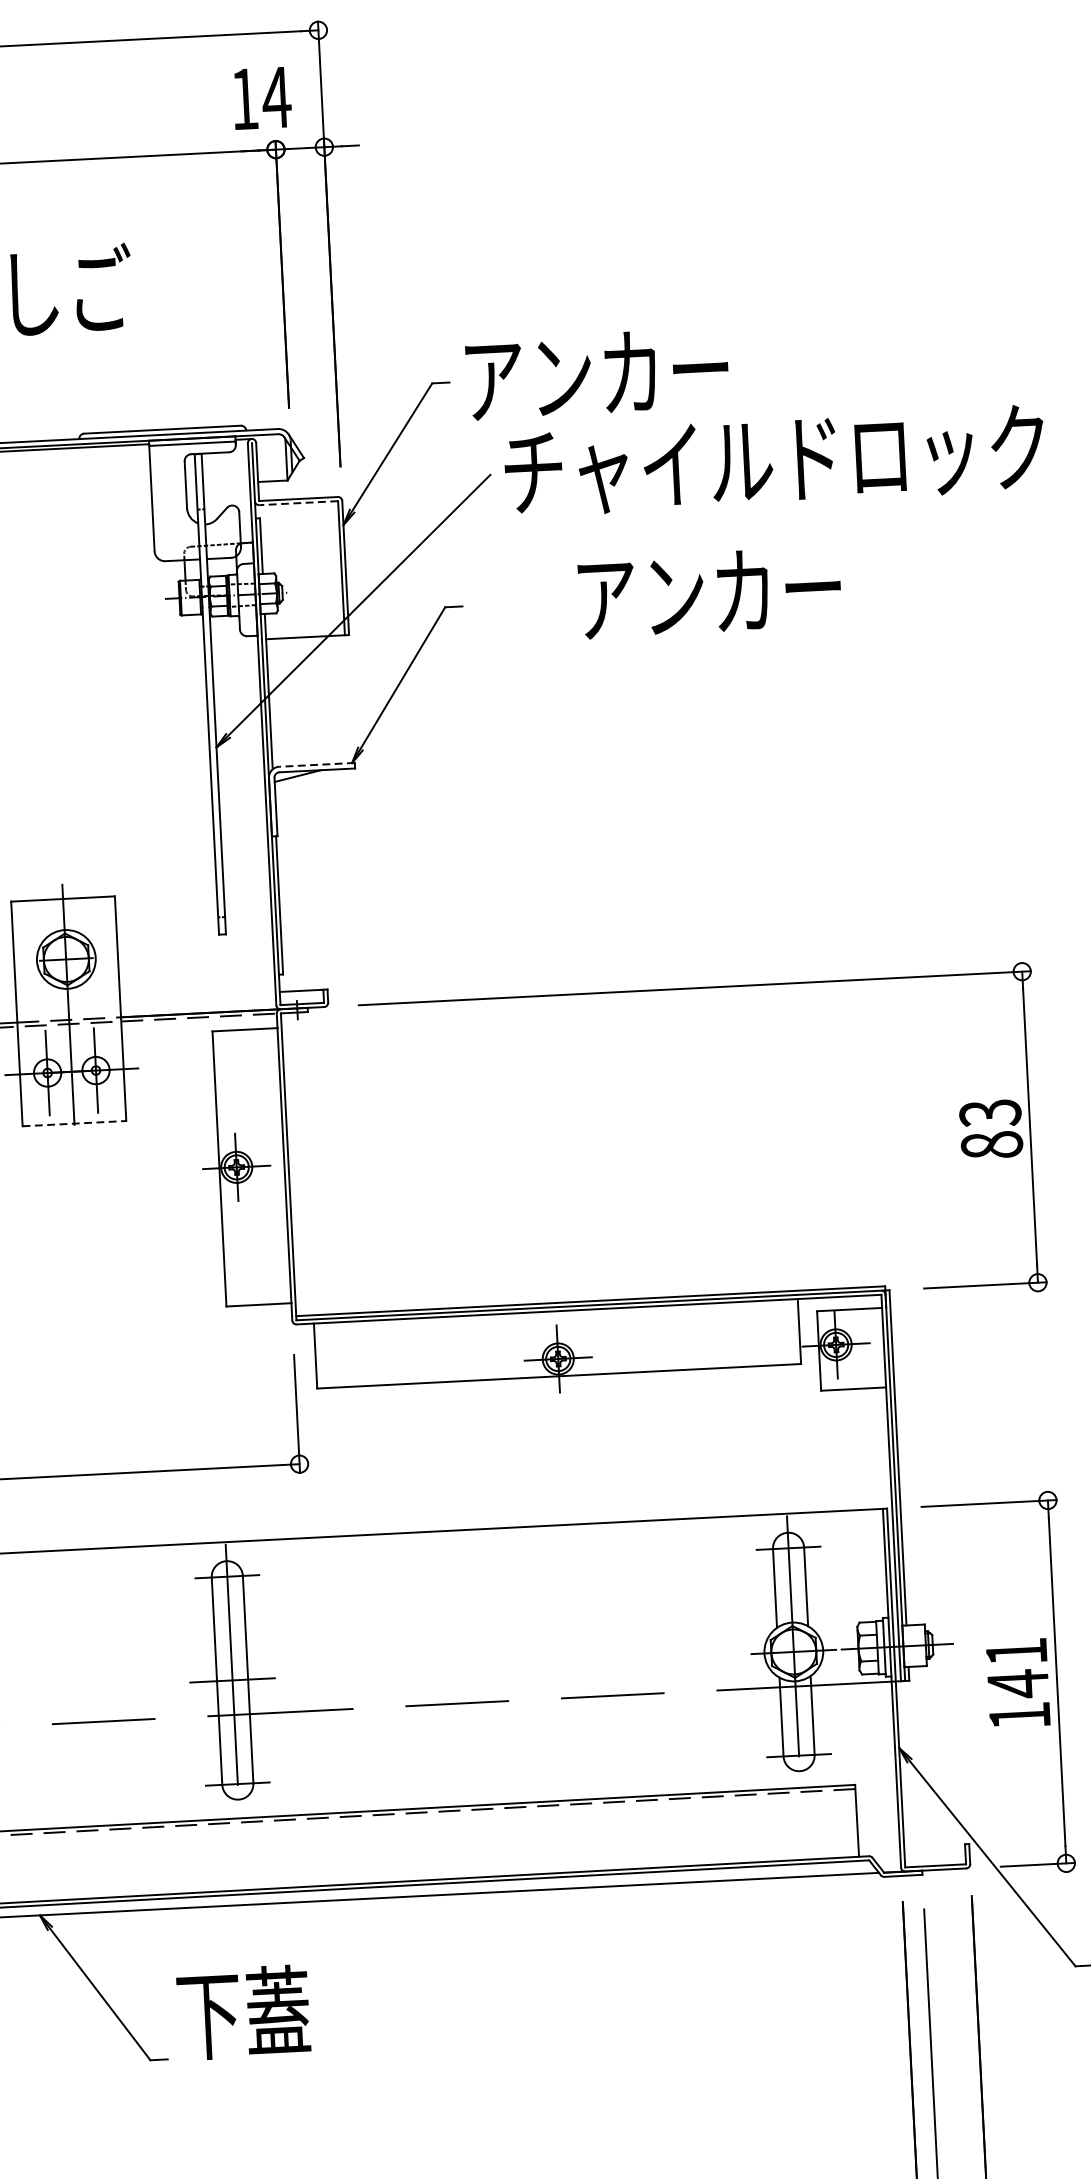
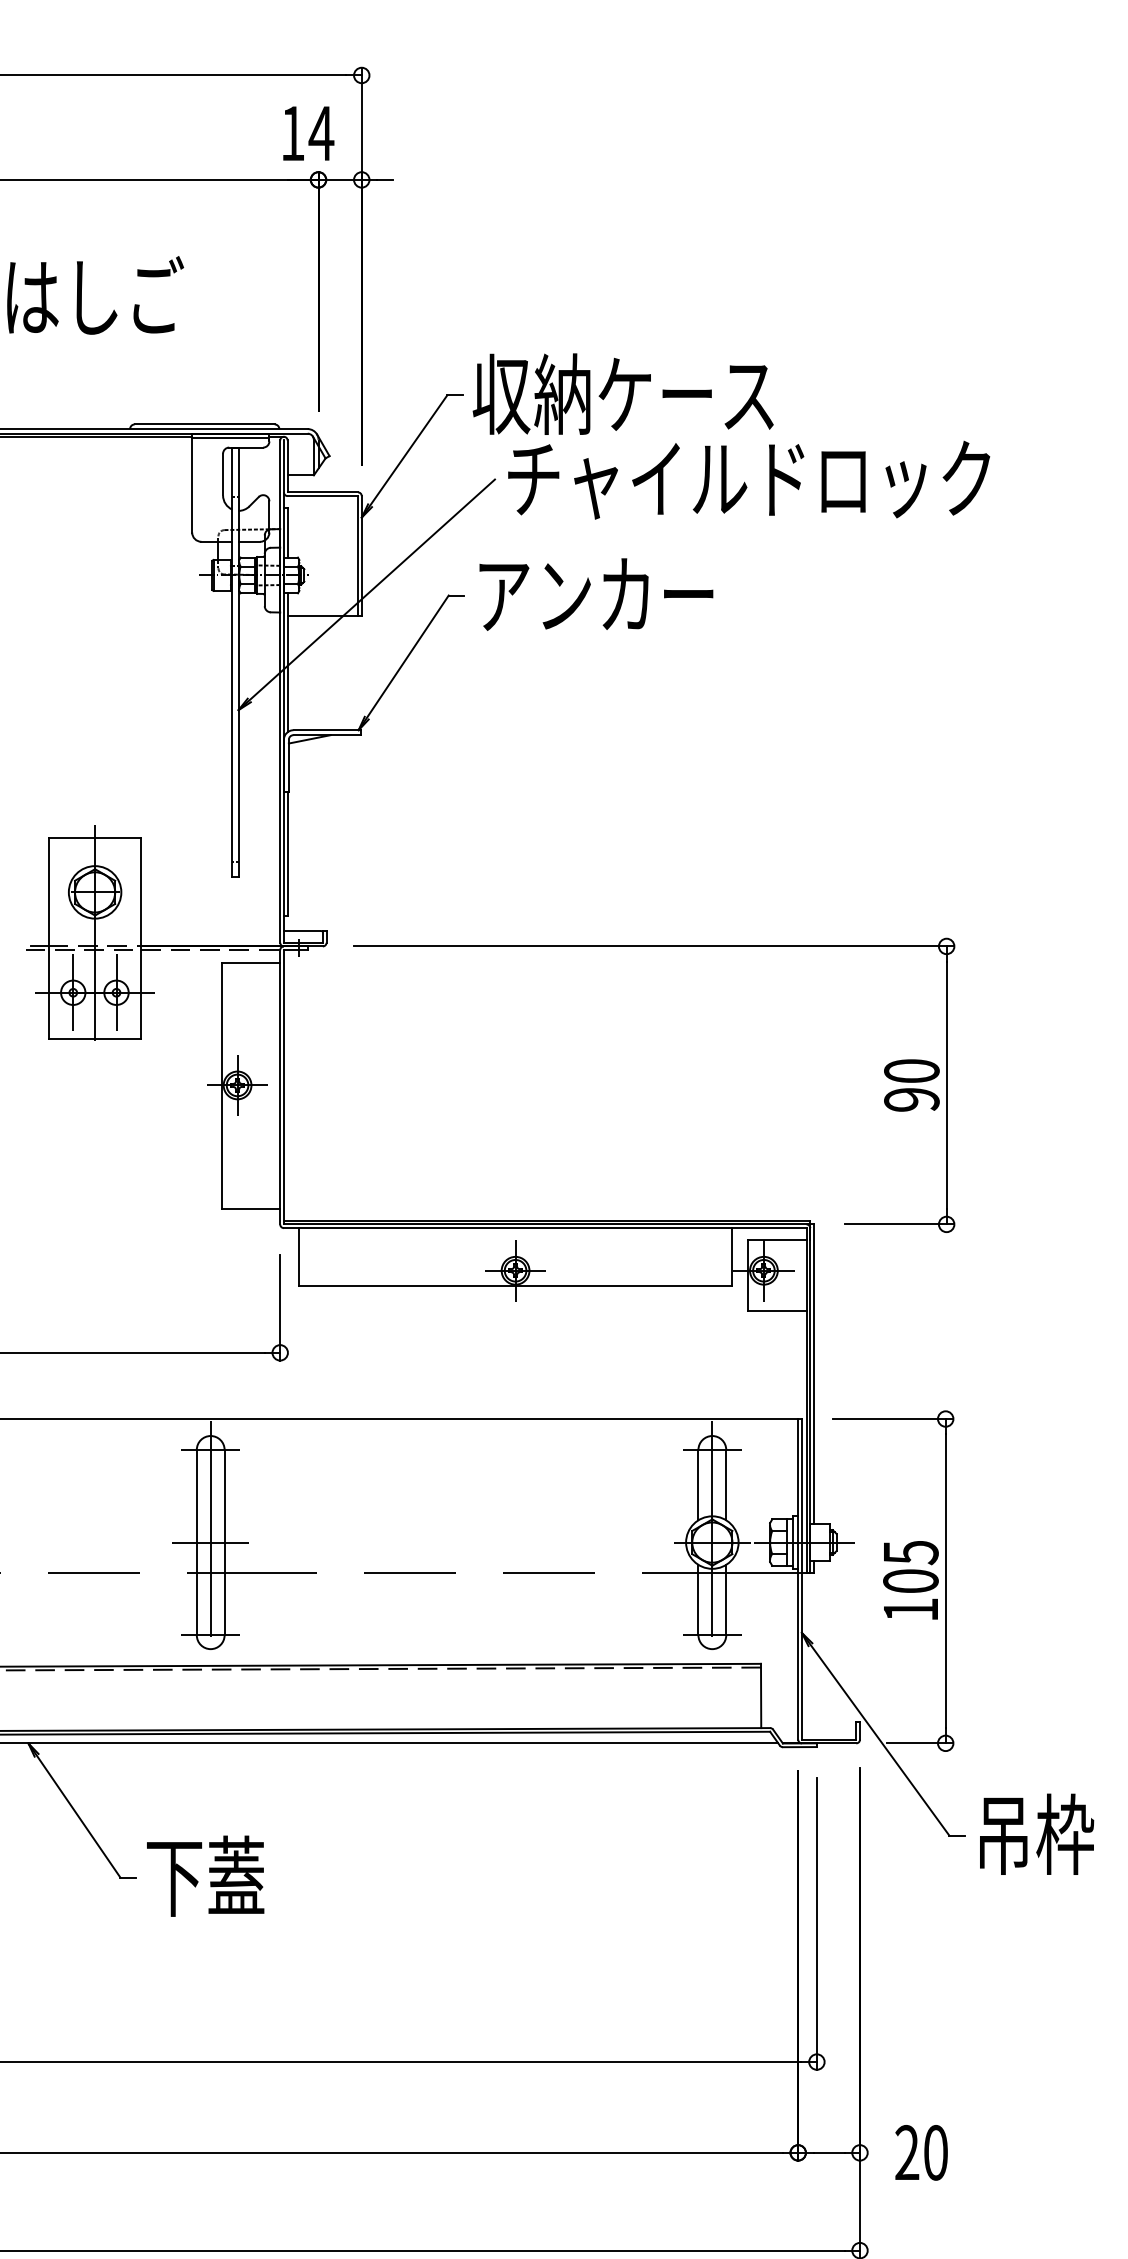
text: (628, 371) -> (622, 393), アンカー -> 収納ケース
line: (298, 503) -> (322, 496), dashed -> solid
text: (710, 592) -> (596, 594), moved
line: (317, 765) -> (327, 730), dashed -> solid
line: (75, 1124) -> (95, 1039), dashed -> solid
text: (990, 1129) -> (911, 1085), 83 -> 90
text: (1016, 1668) -> (910, 1567), 141 -> 105
text: (243, 2011) -> (205, 1875), moved

